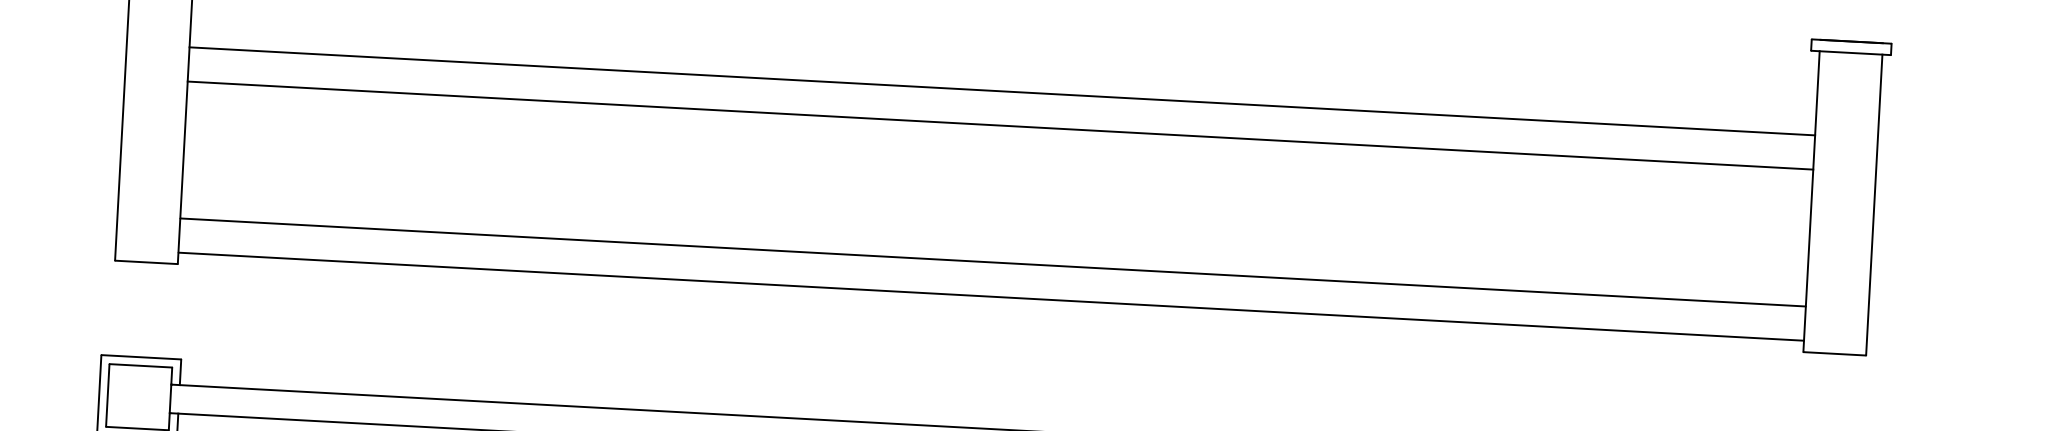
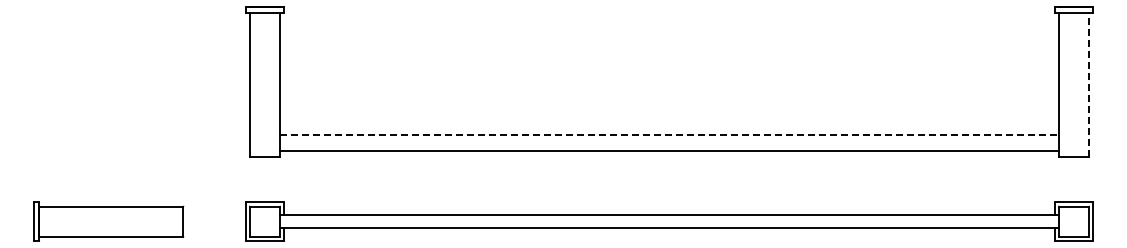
line: (1002, 92) -> (669, 53), removed
line: (1000, 125) -> (669, 69), removed
line: (1875, 204) -> (1089, 84), solid -> dashed
line: (993, 263) -> (669, 135), solid -> dashed

